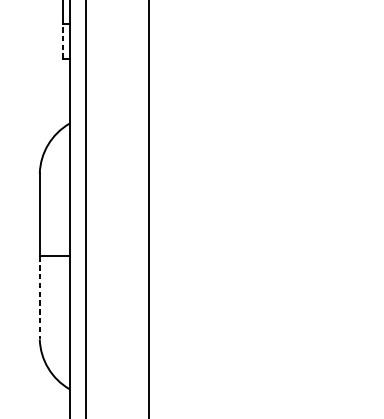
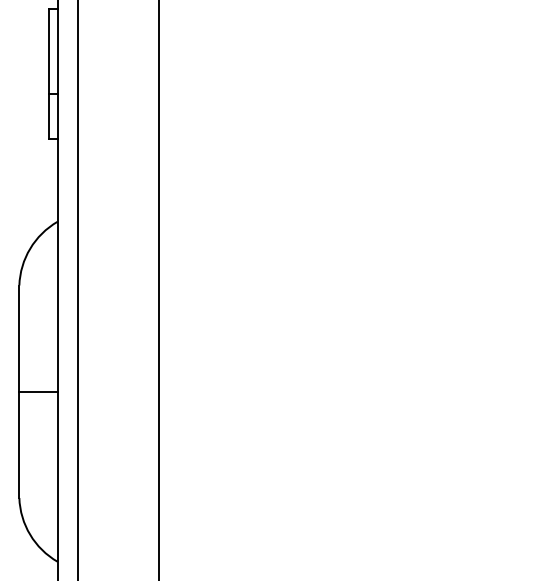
line: (63, 41) -> (49, 116), dashed -> solid
line: (39, 298) -> (19, 445), dashed -> solid

